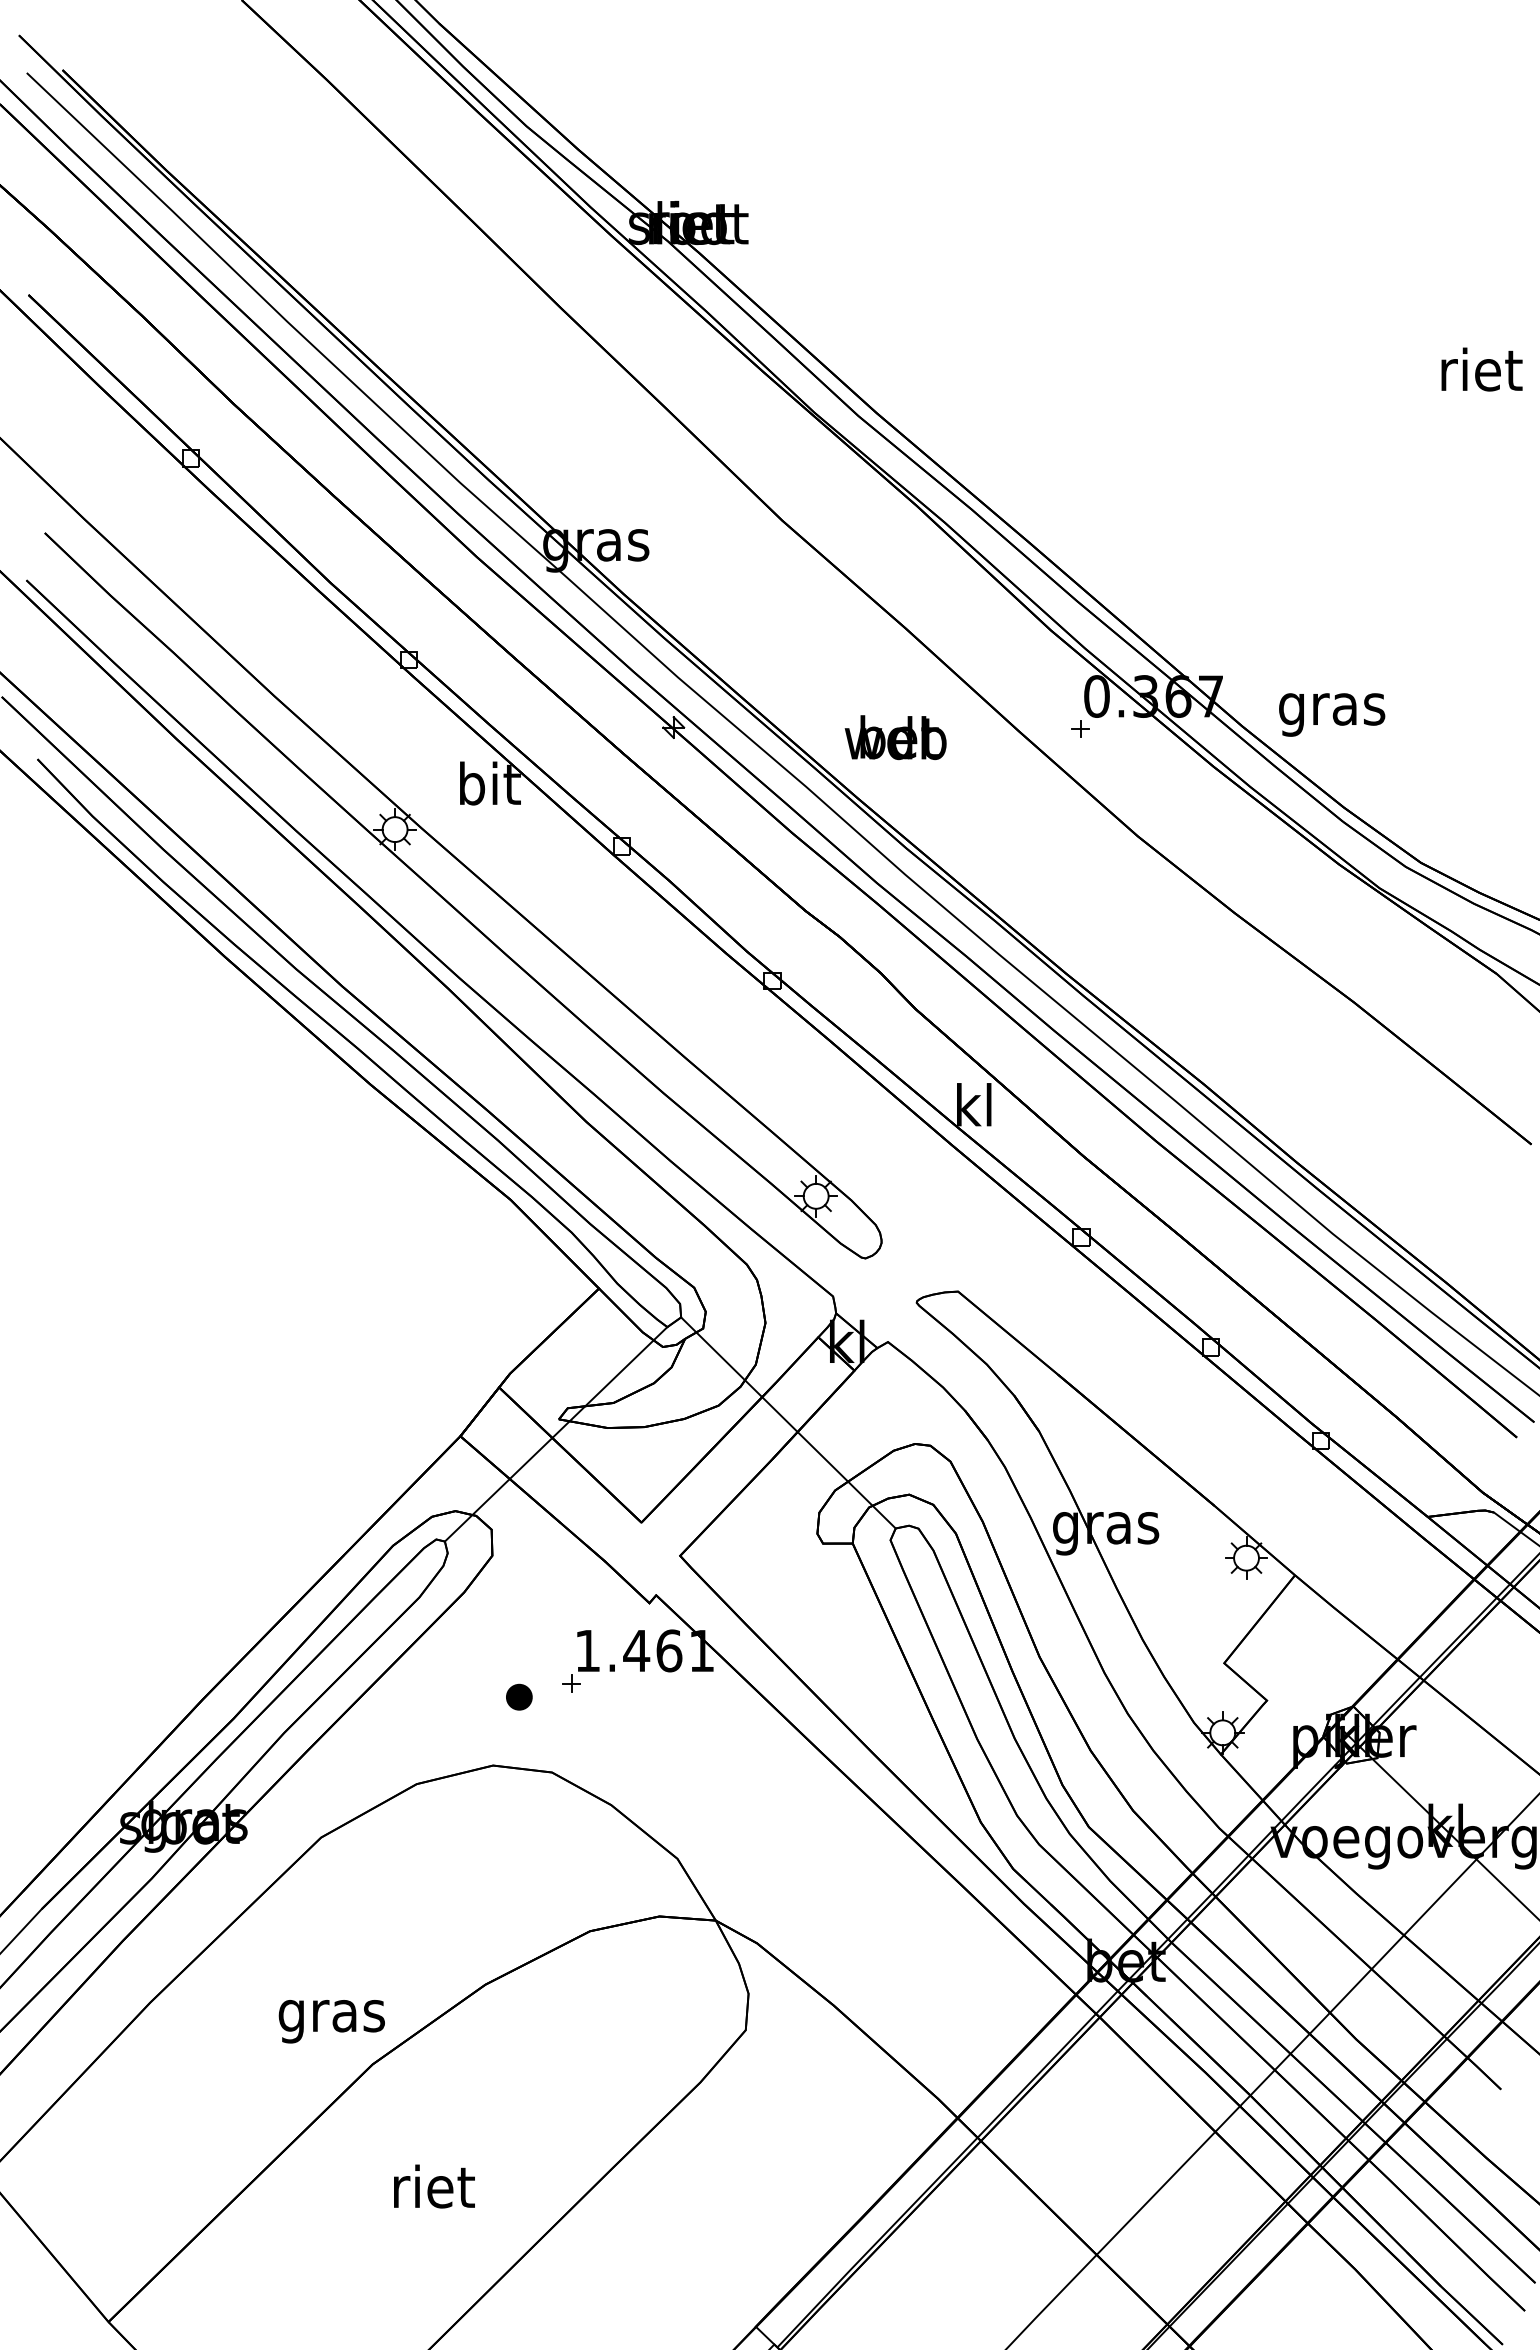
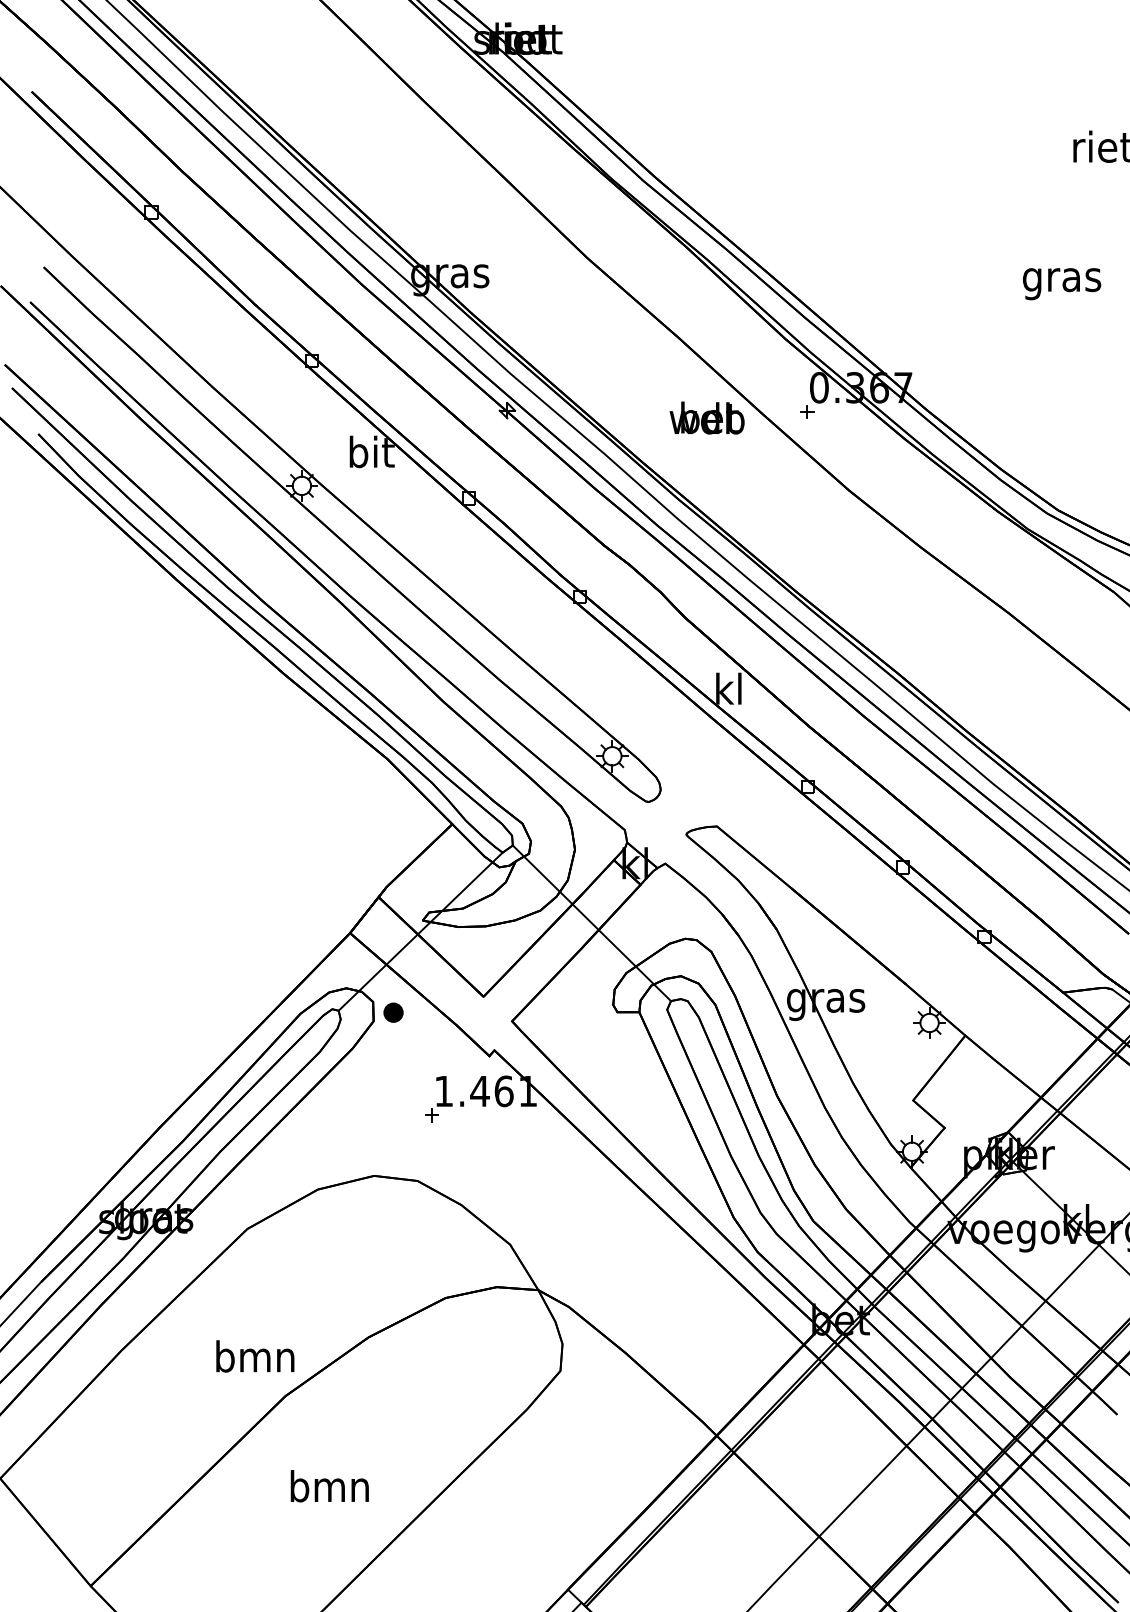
text: (1332, 714) -> (1062, 283), moved
text: (895, 737) -> (706, 417), moved
part: (519, 1696) -> (393, 1012), moved
text: (331, 2015) -> (255, 1360), gras -> bmn
text: (432, 2186) -> (329, 1486), riet -> bmn

